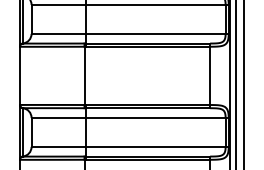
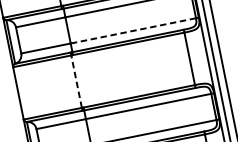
line: (156, 33) -> (133, 30), solid -> dashed
line: (84, 75) -> (76, 81), solid -> dashed

